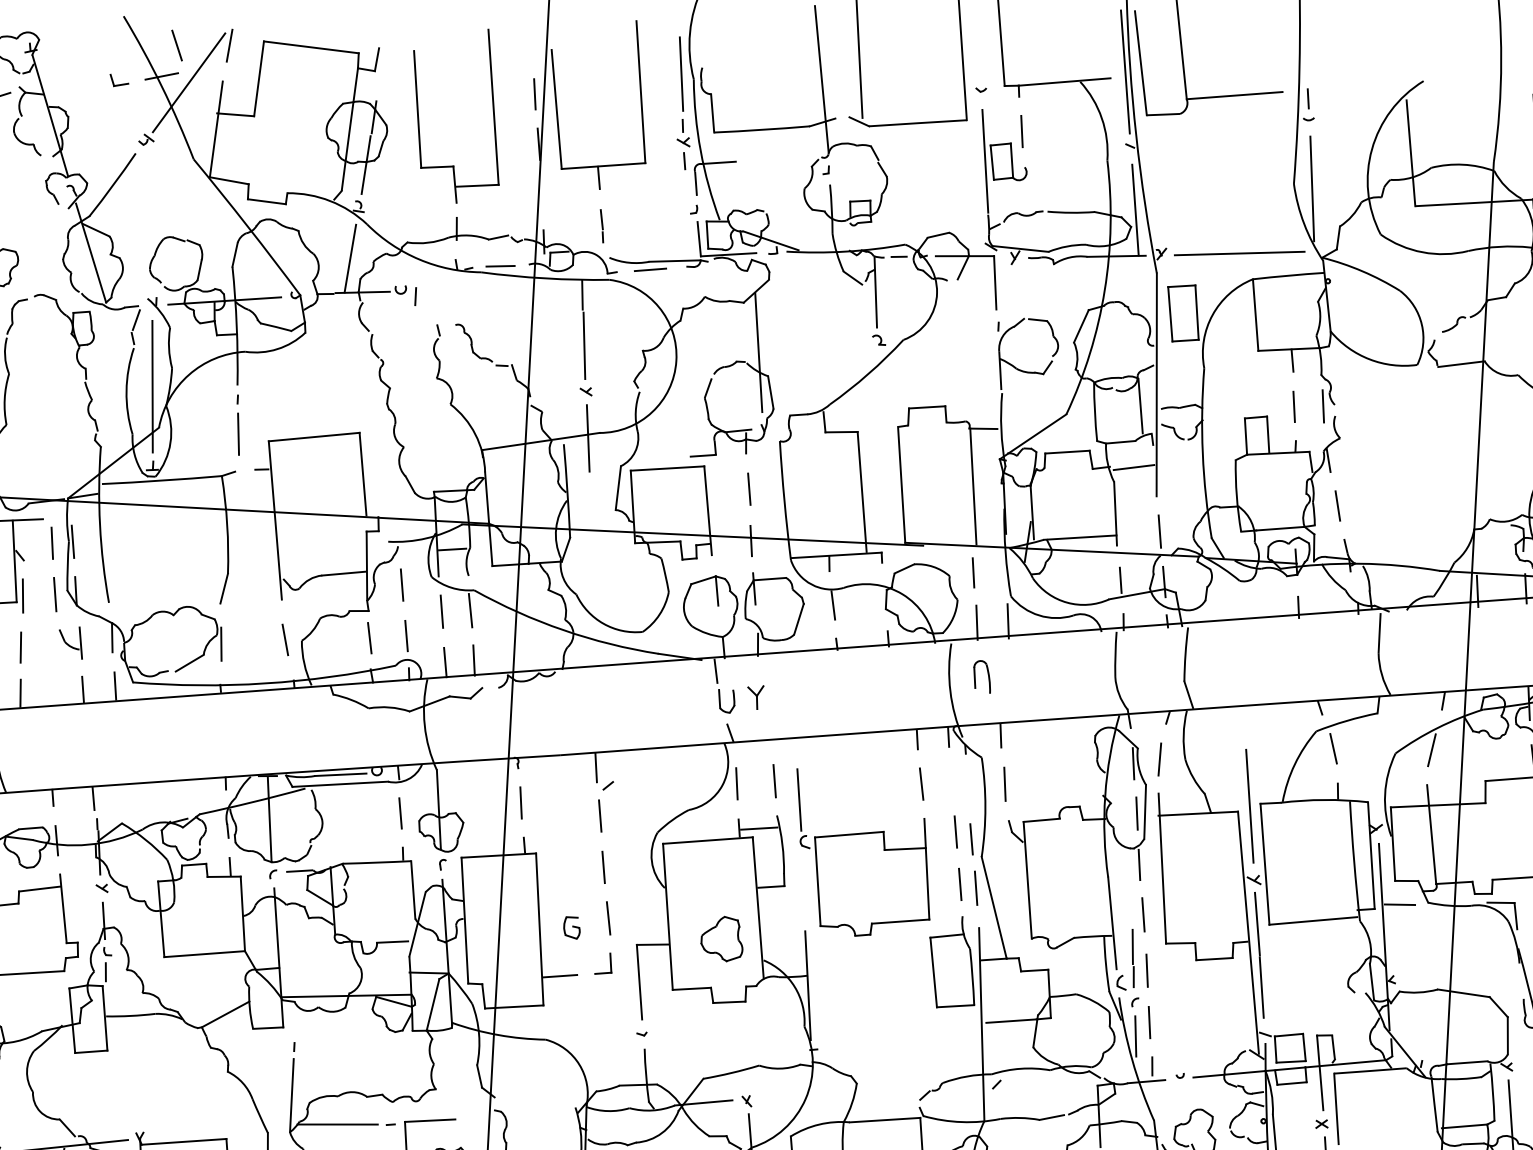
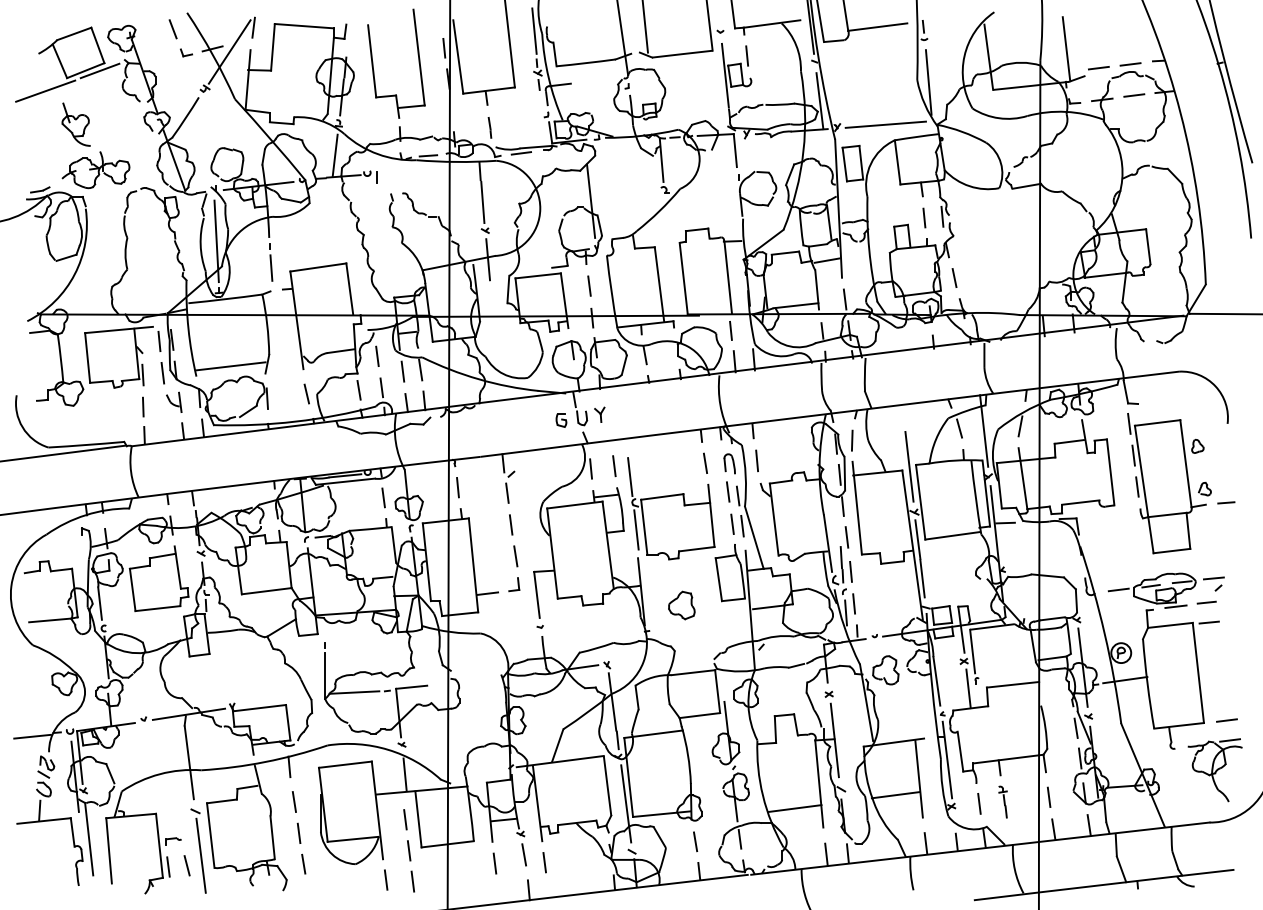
line: (176, 45) -> (172, 29), moved
line: (164, 589) -> (230, 366), added
part: (982, 675) -> (729, 463), moved
line: (1373, 753) -> (984, 430), added
line: (805, 884) -> (636, 529), added
part: (572, 928) -> (561, 420), moved
part: (721, 938) -> (681, 605), moved

